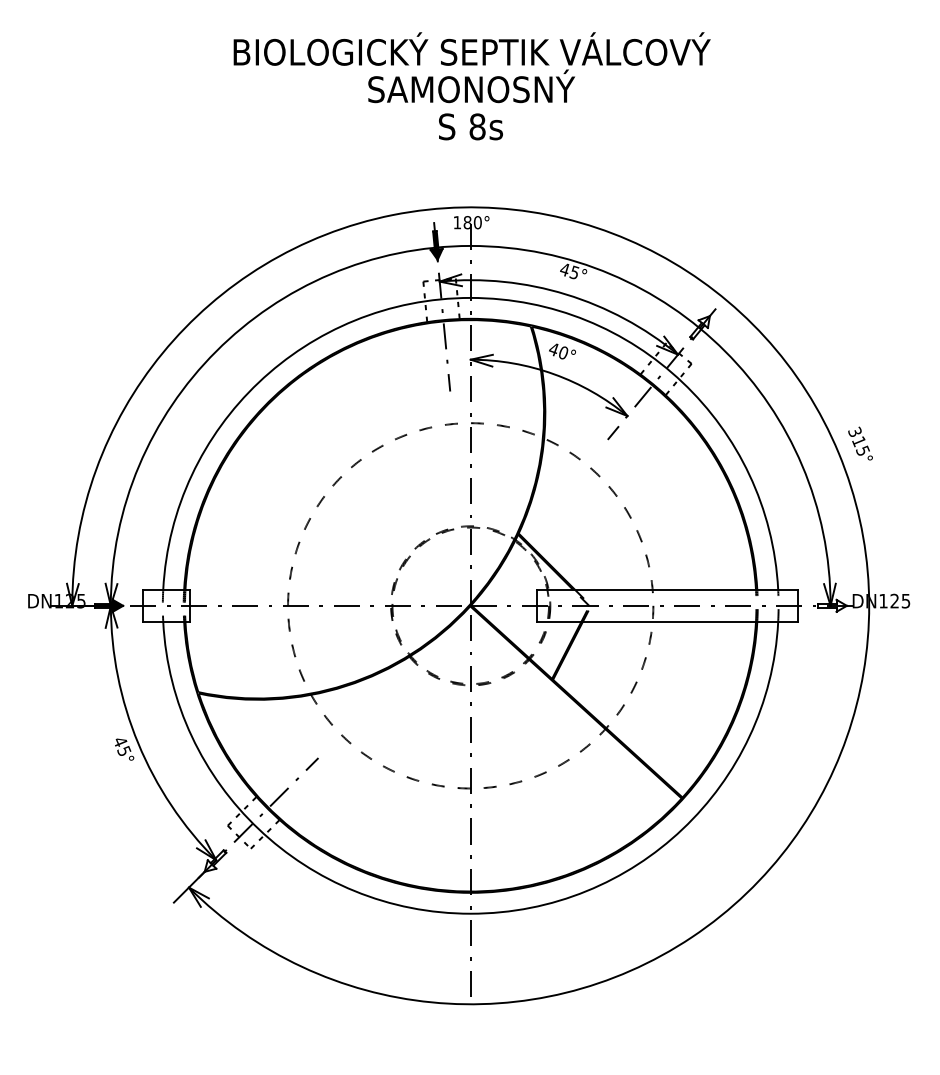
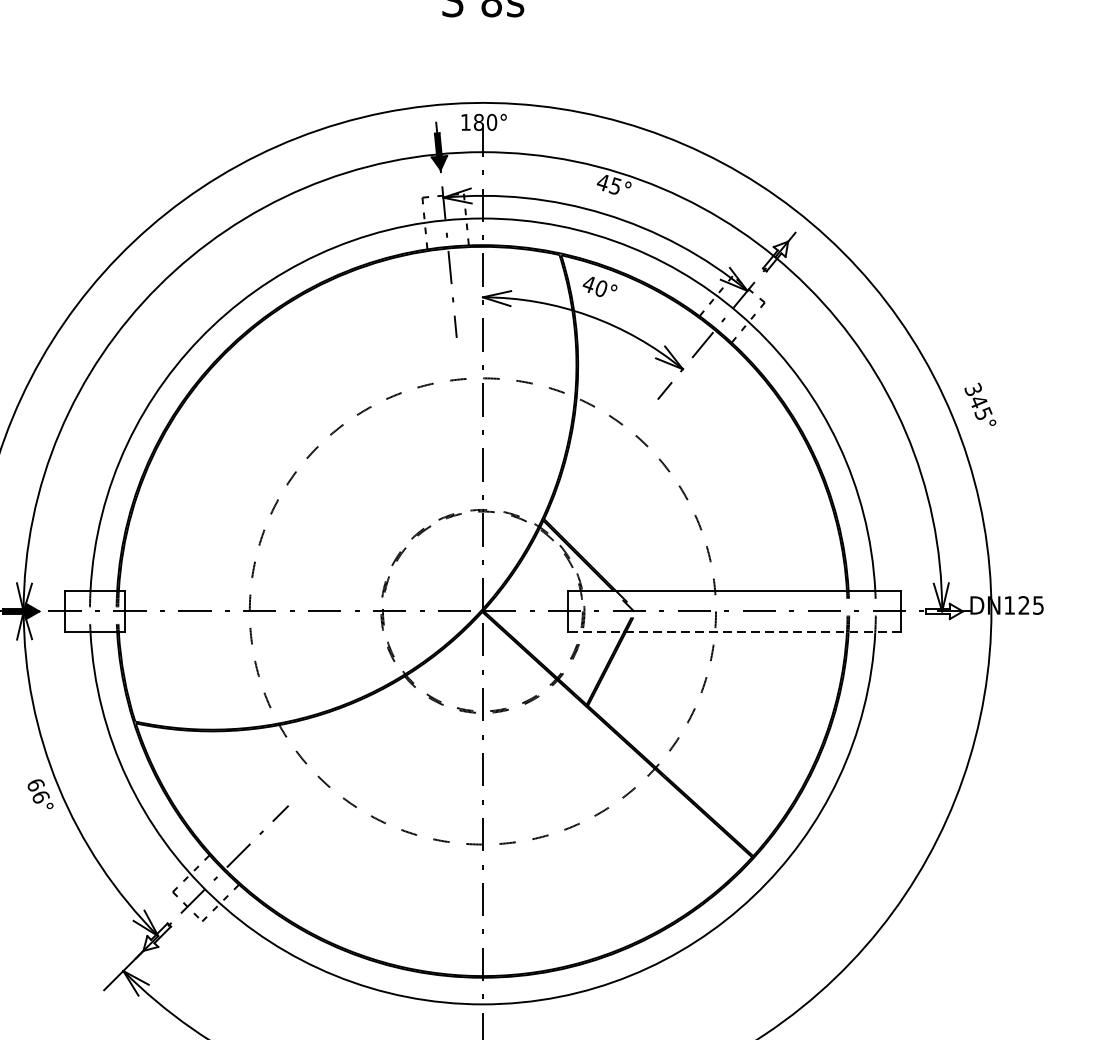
text: (858, 441) -> (977, 401), 315° -> 345°
line: (667, 622) -> (734, 632), solid -> dashed
text: (122, 746) -> (38, 790), 45° -> 66°

